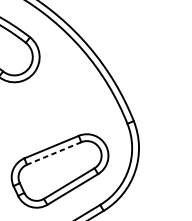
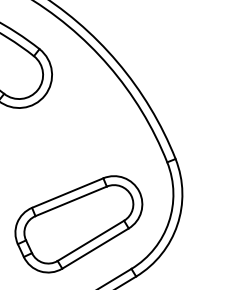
line: (54, 153) -> (71, 201), dashed -> solid

